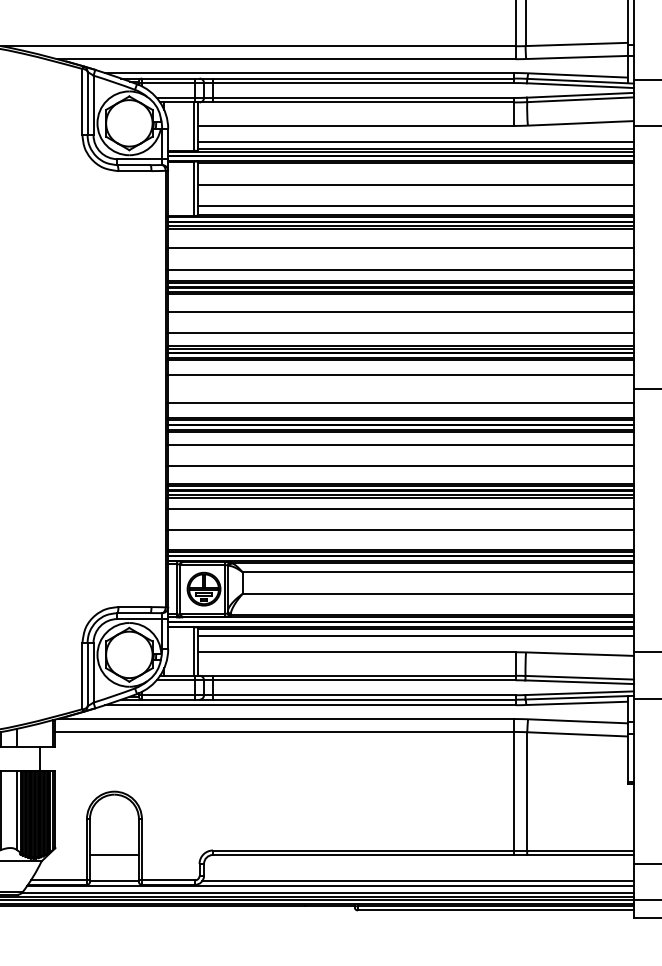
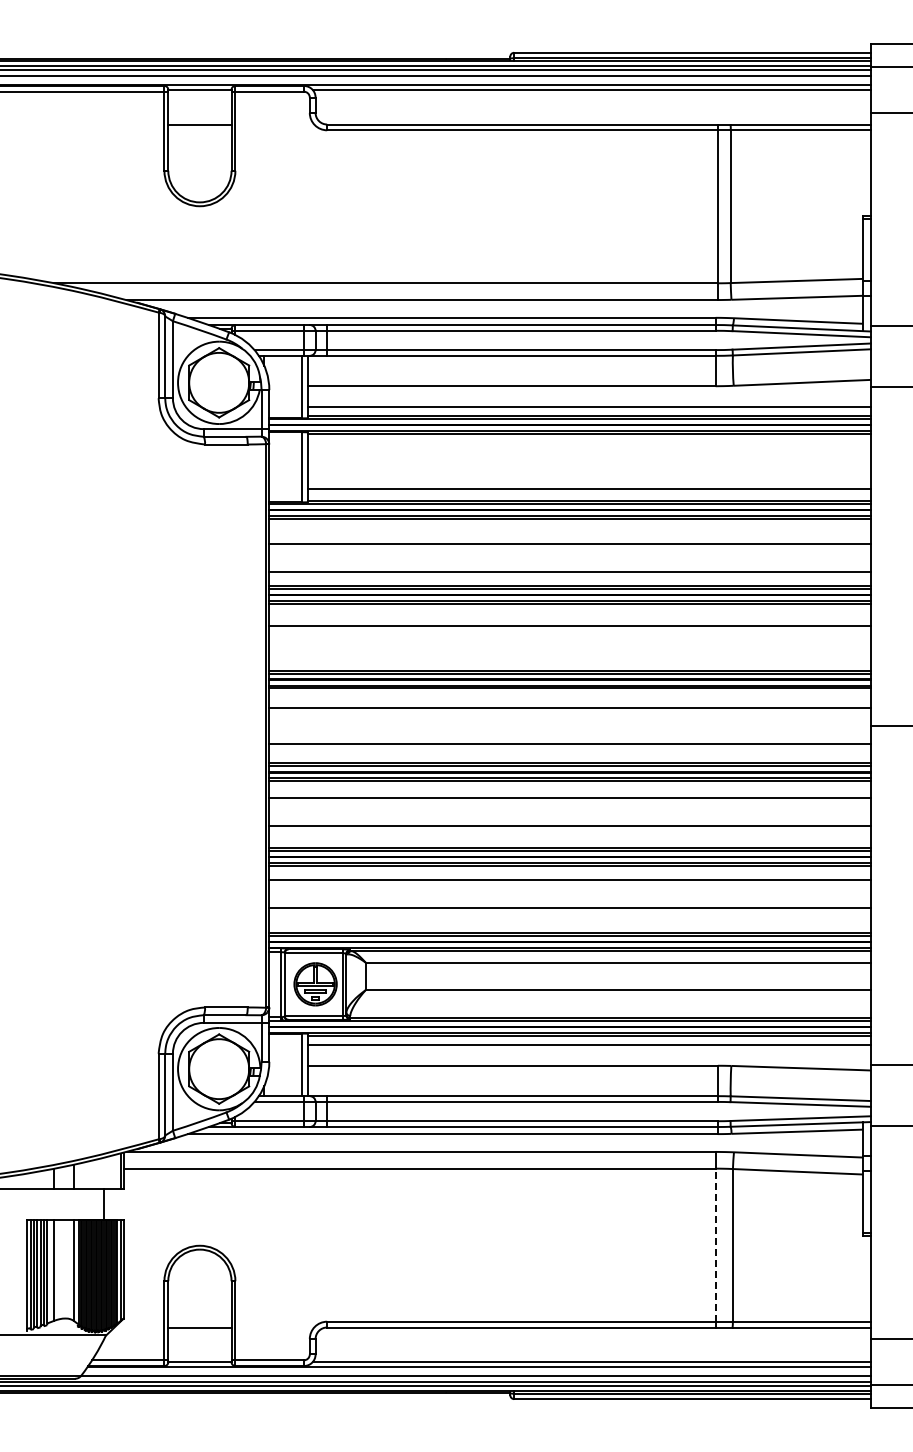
line: (415, 184) -> (588, 461), removed
line: (400, 332) -> (569, 653), removed
line: (513, 791) -> (715, 1245), solid -> dashed

